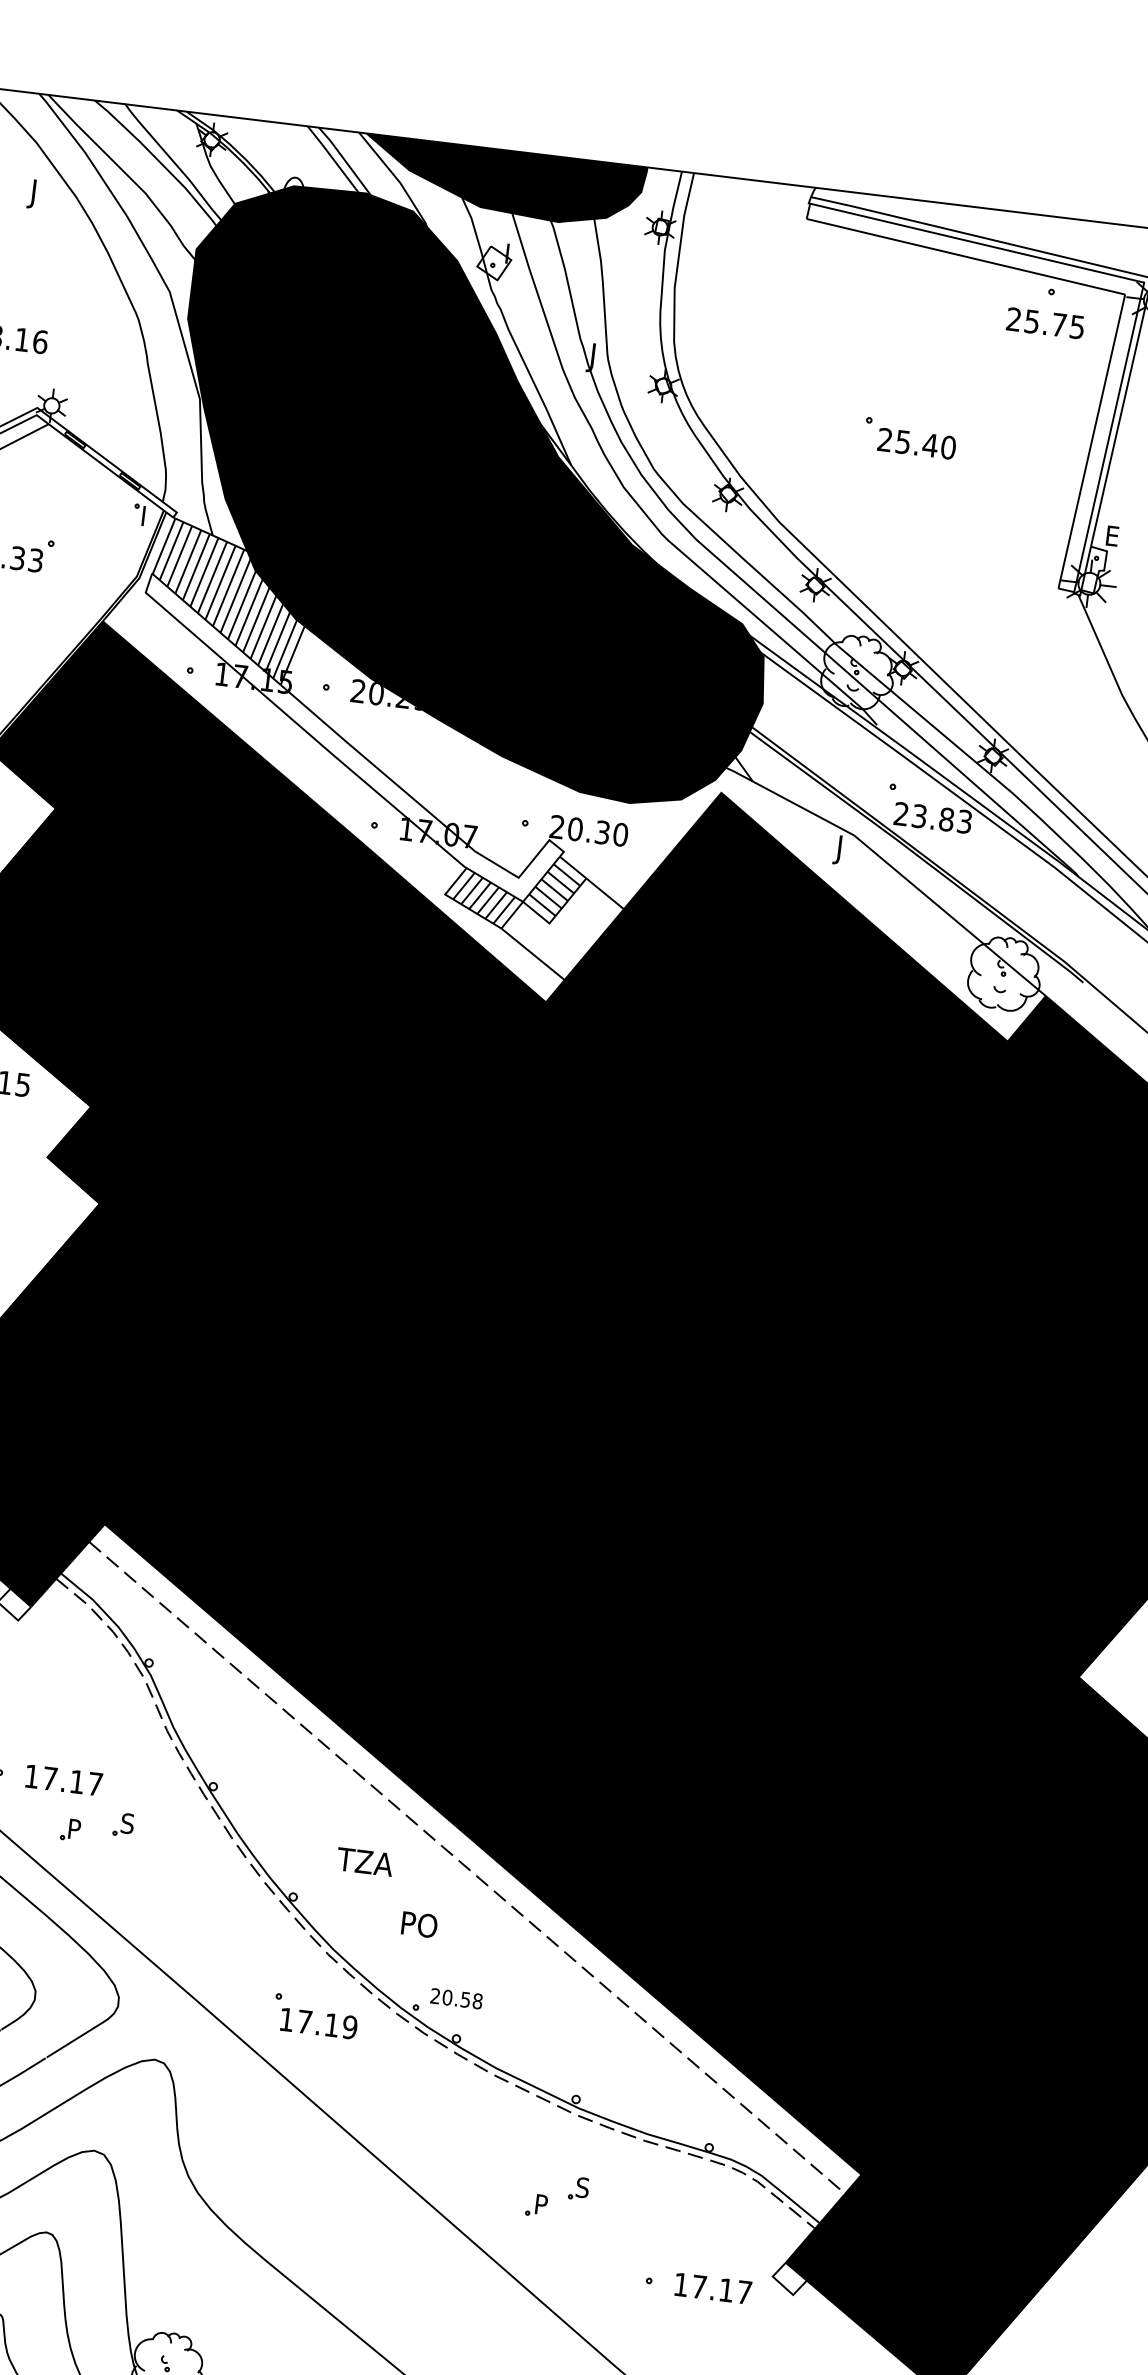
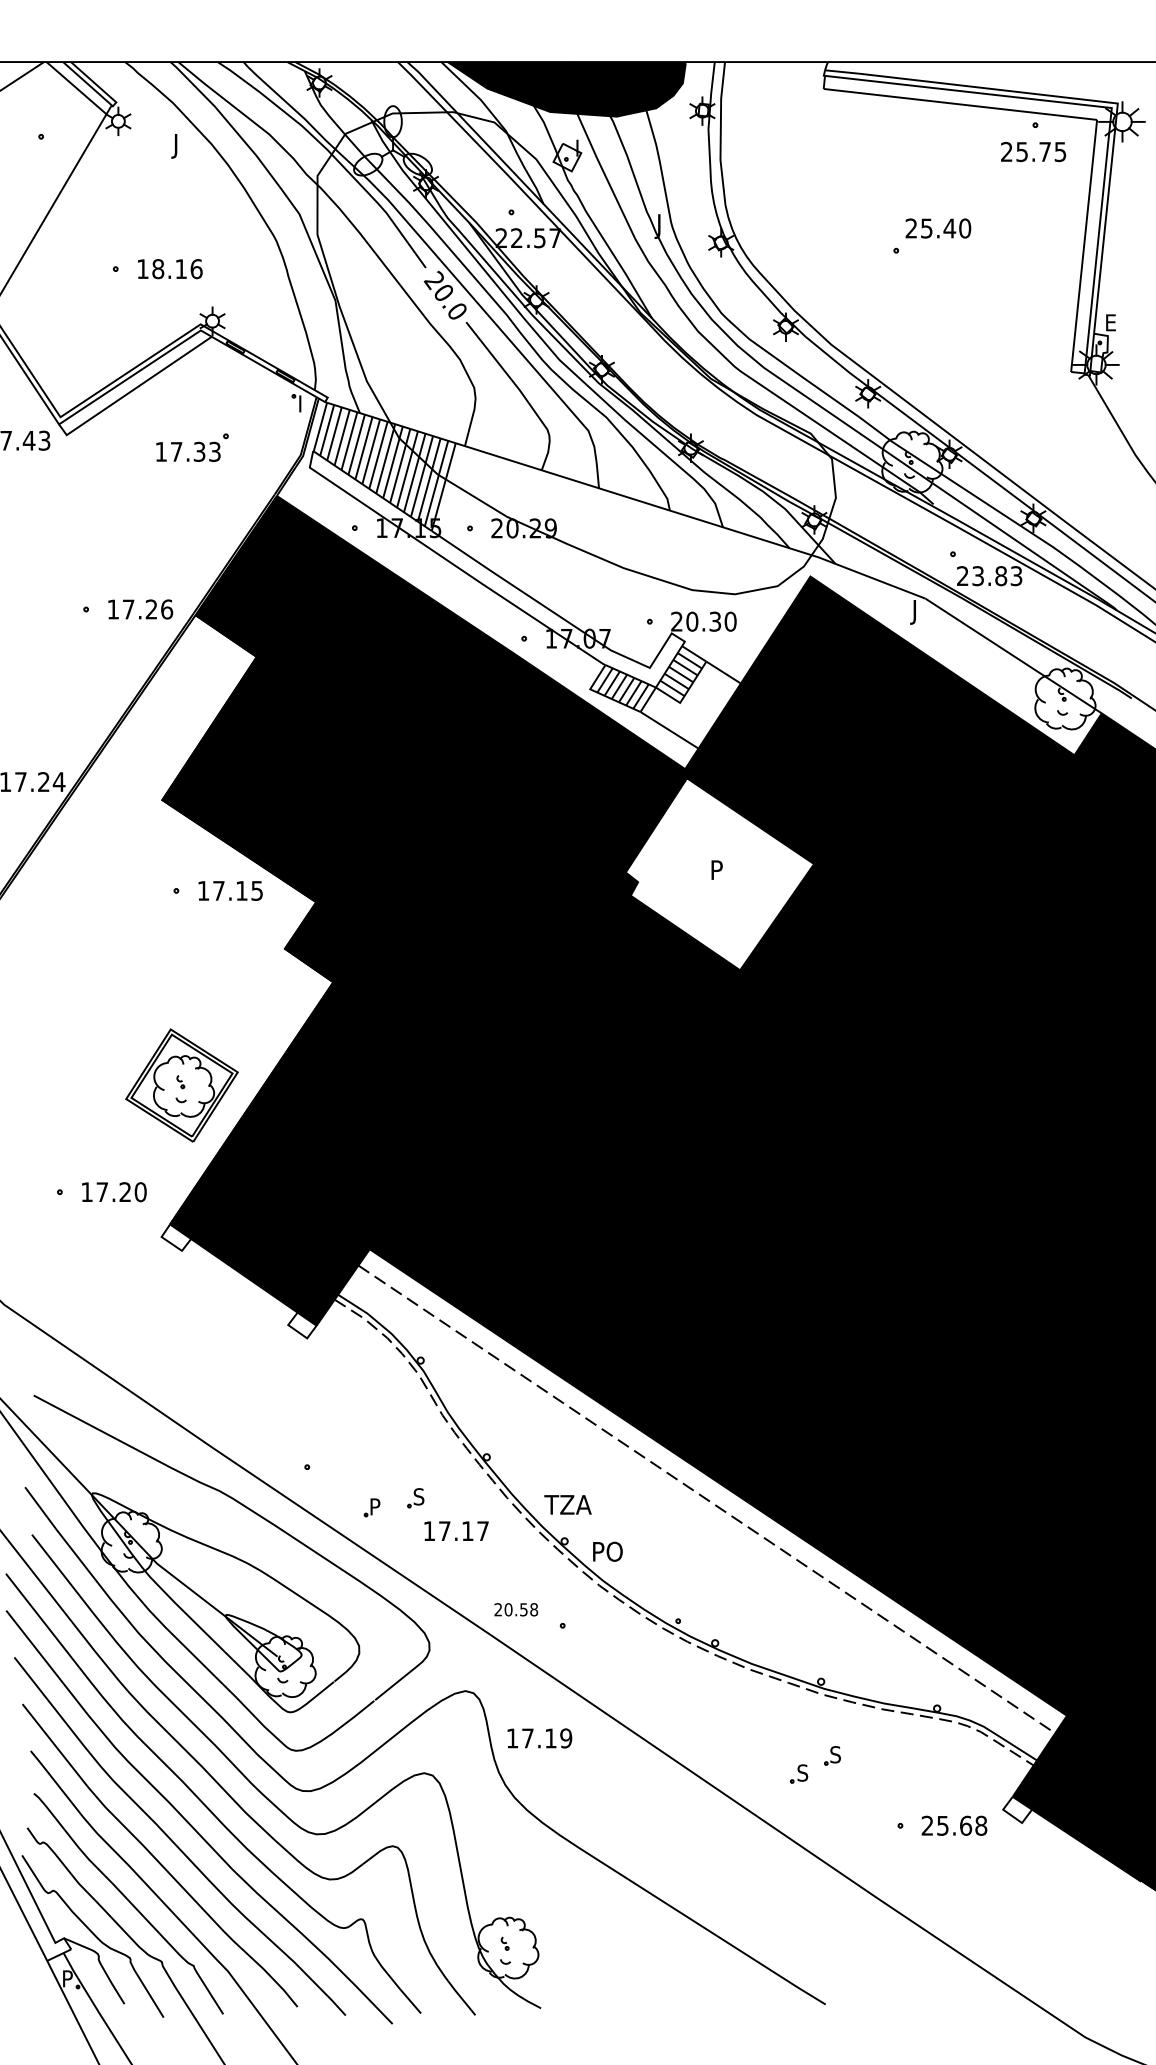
text: (917, 443) -> (938, 228), moved
fill: (477, 496) -> (576, 353), removed
fill: (571, 1131) -> (719, 874), removed
text: (64, 1779) -> (456, 1530), moved
text: (364, 1861) -> (567, 1504), moved
text: (419, 1924) -> (607, 1551), moved
text: (456, 1998) -> (516, 1609), moved
text: (318, 2023) -> (539, 1738), moved
text: (541, 2203) -> (802, 1772), P -> S
text: (713, 2288) -> (954, 1825), 17.17 -> 25.68

